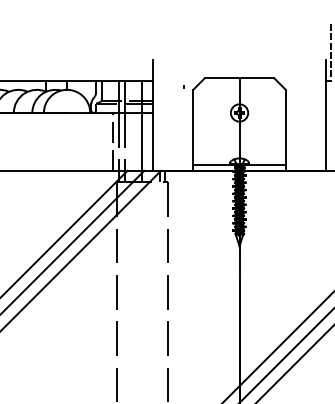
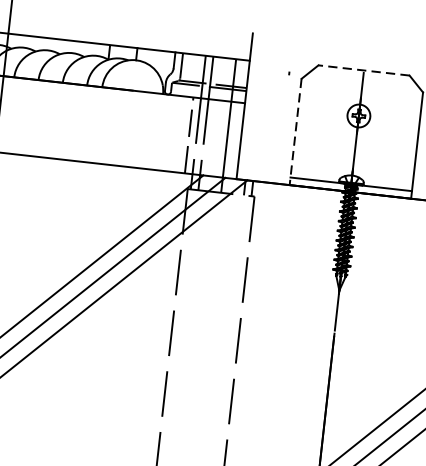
line: (239, 78) -> (363, 70), solid -> dashed
line: (193, 130) -> (295, 132), solid -> dashed

